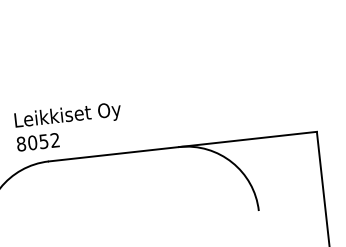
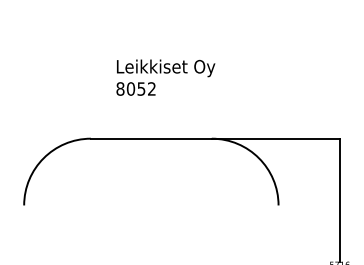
text: (68, 126) -> (165, 77), moved

